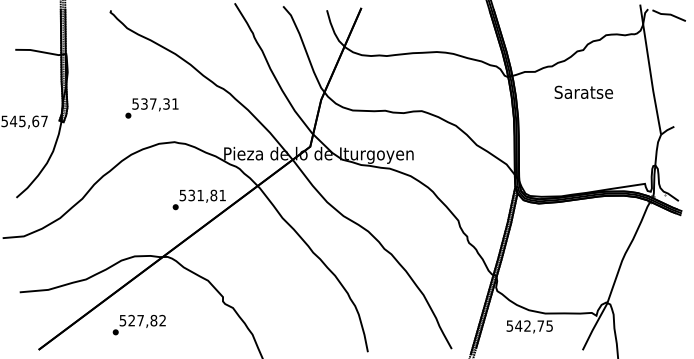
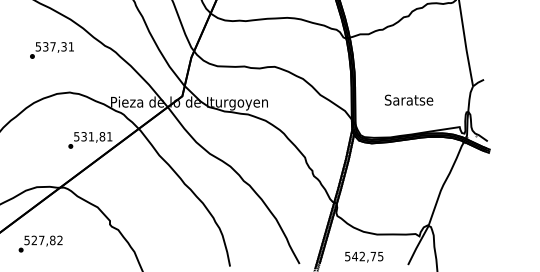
text: (583, 91) -> (408, 99), moved
text: (151, 108) -> (51, 50), moved
text: (529, 326) -> (364, 256), moved

